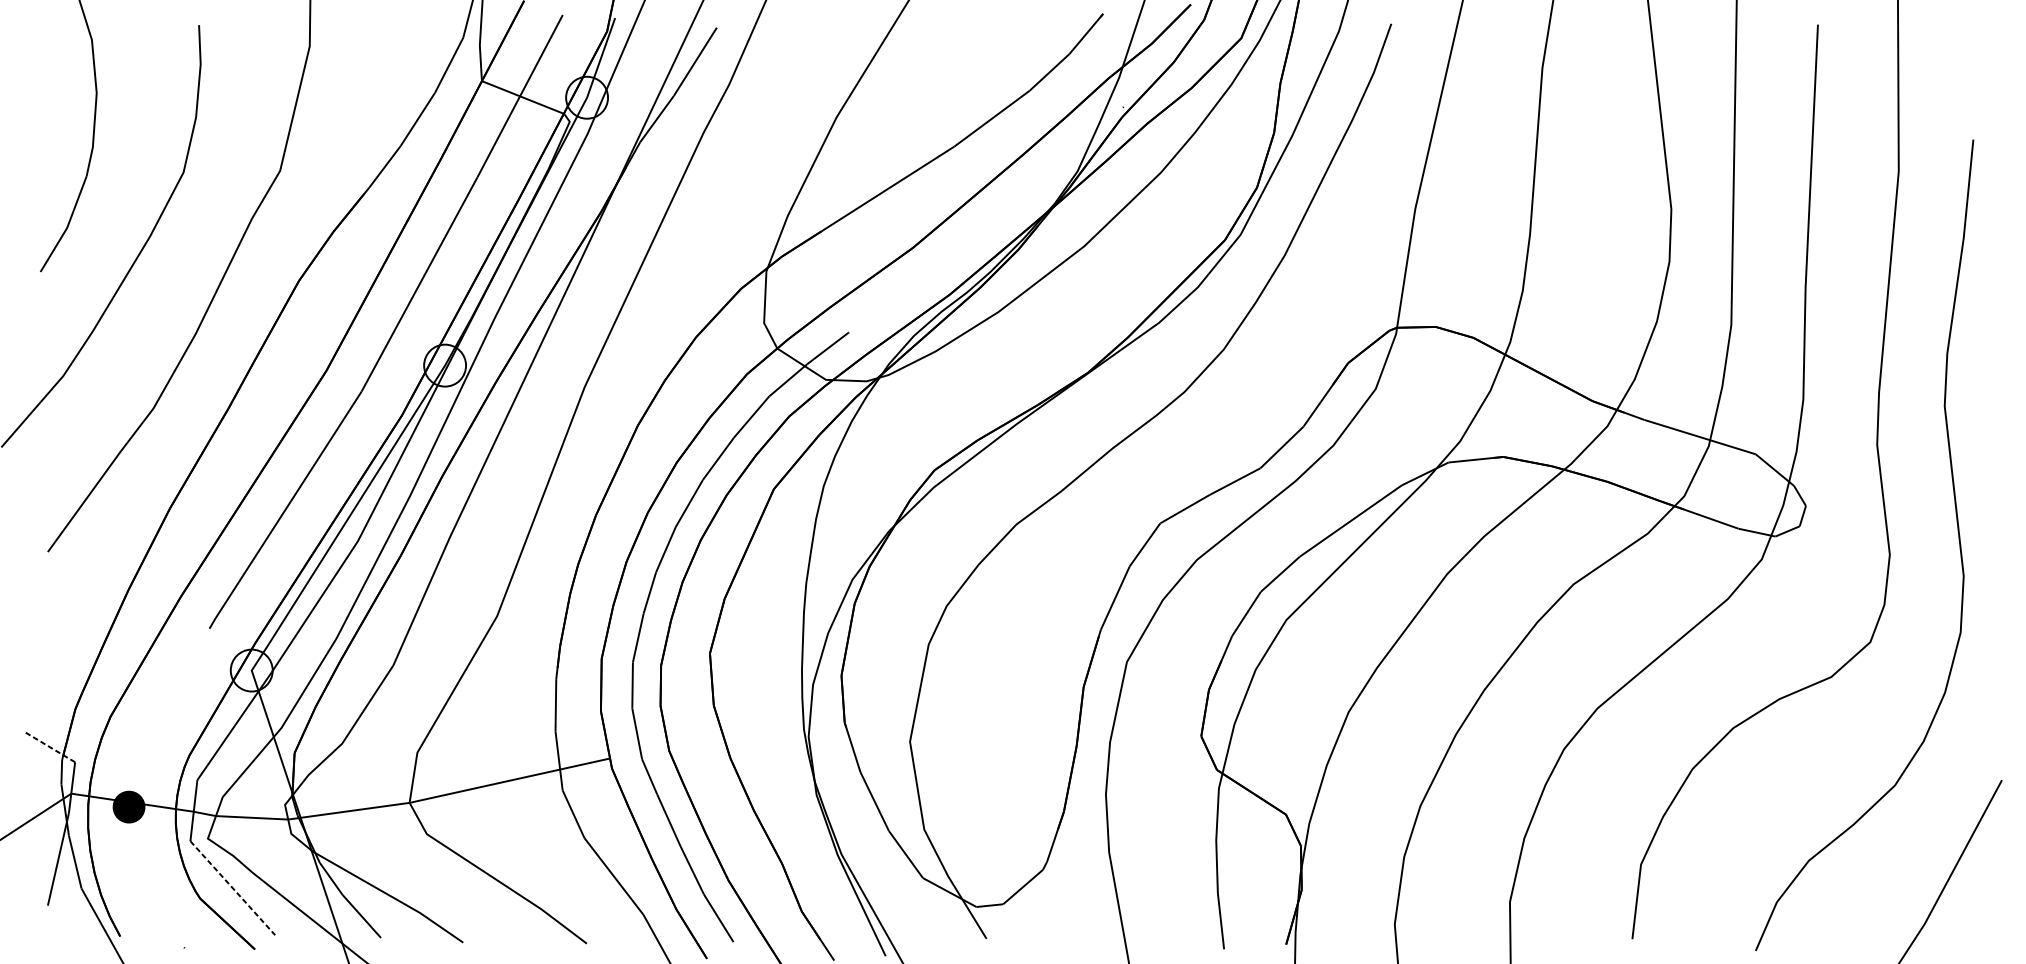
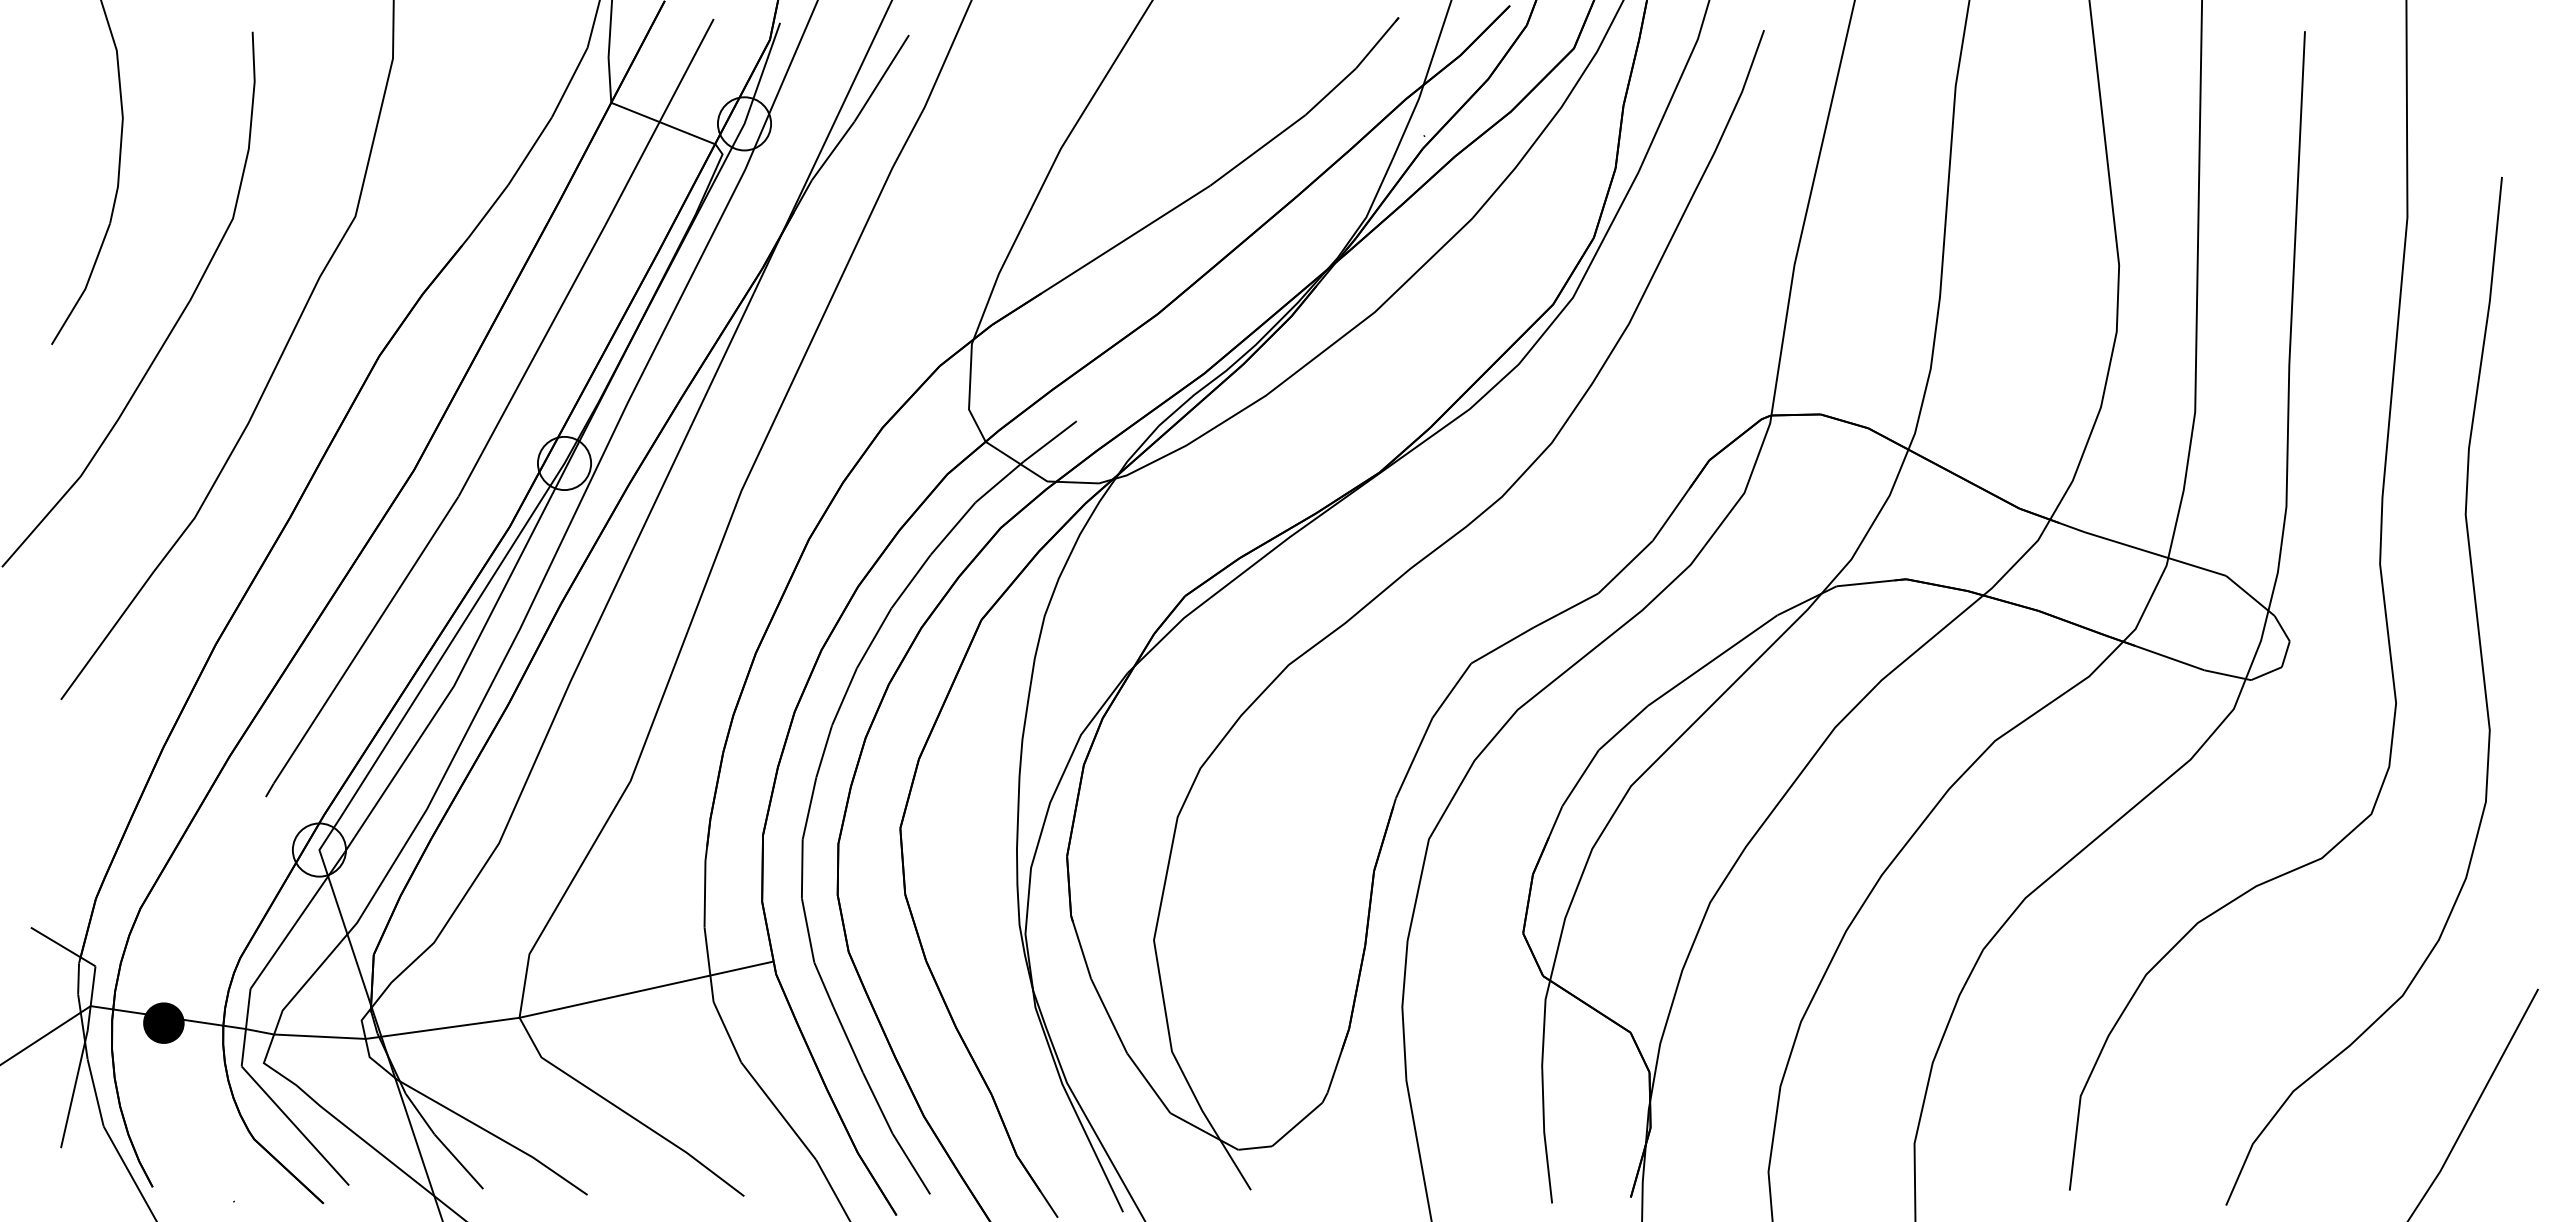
line: (49, 746) -> (63, 946), dashed -> solid
line: (232, 888) -> (295, 1126), dashed -> solid

